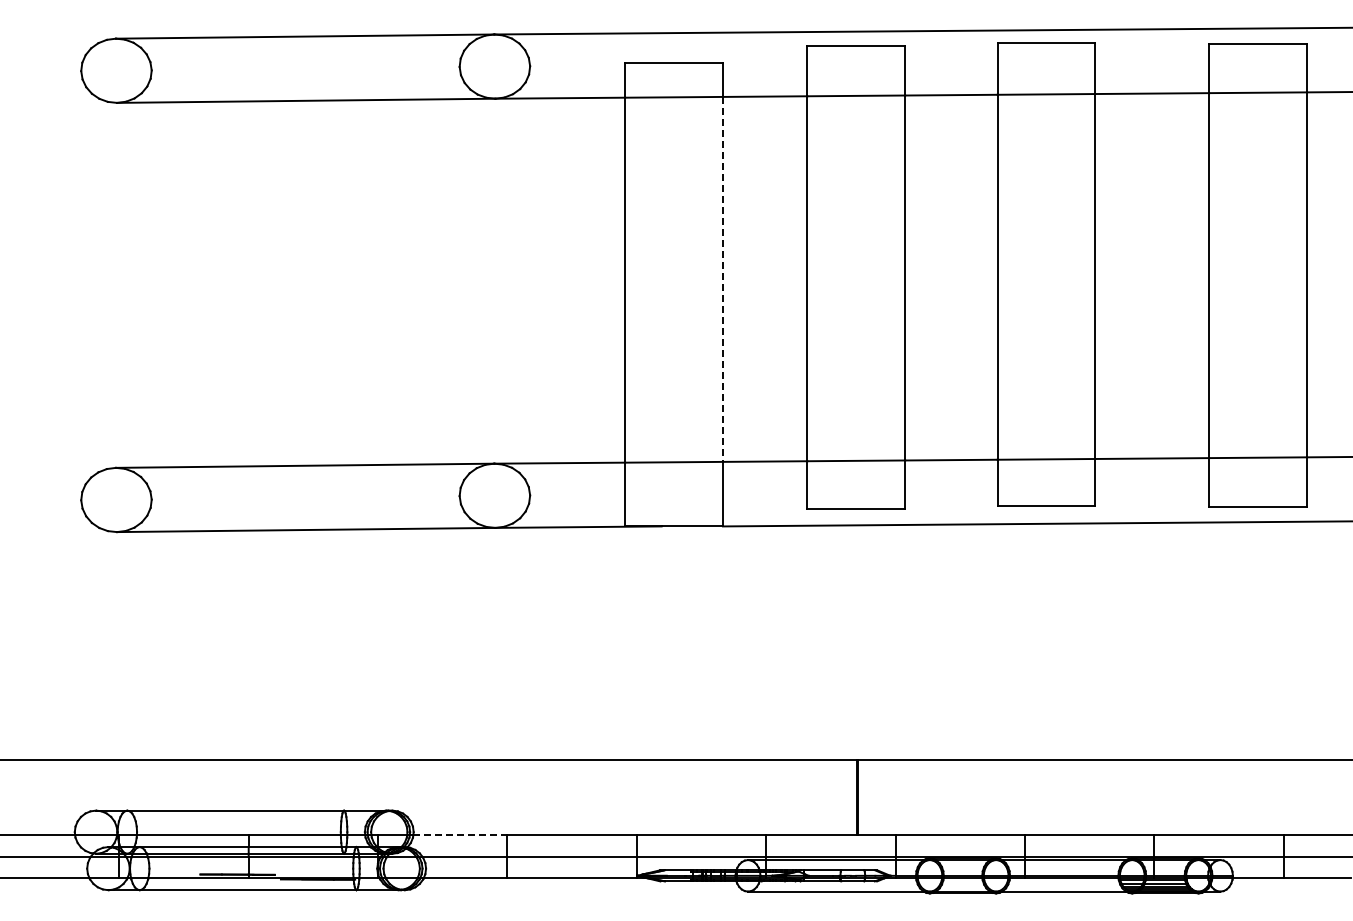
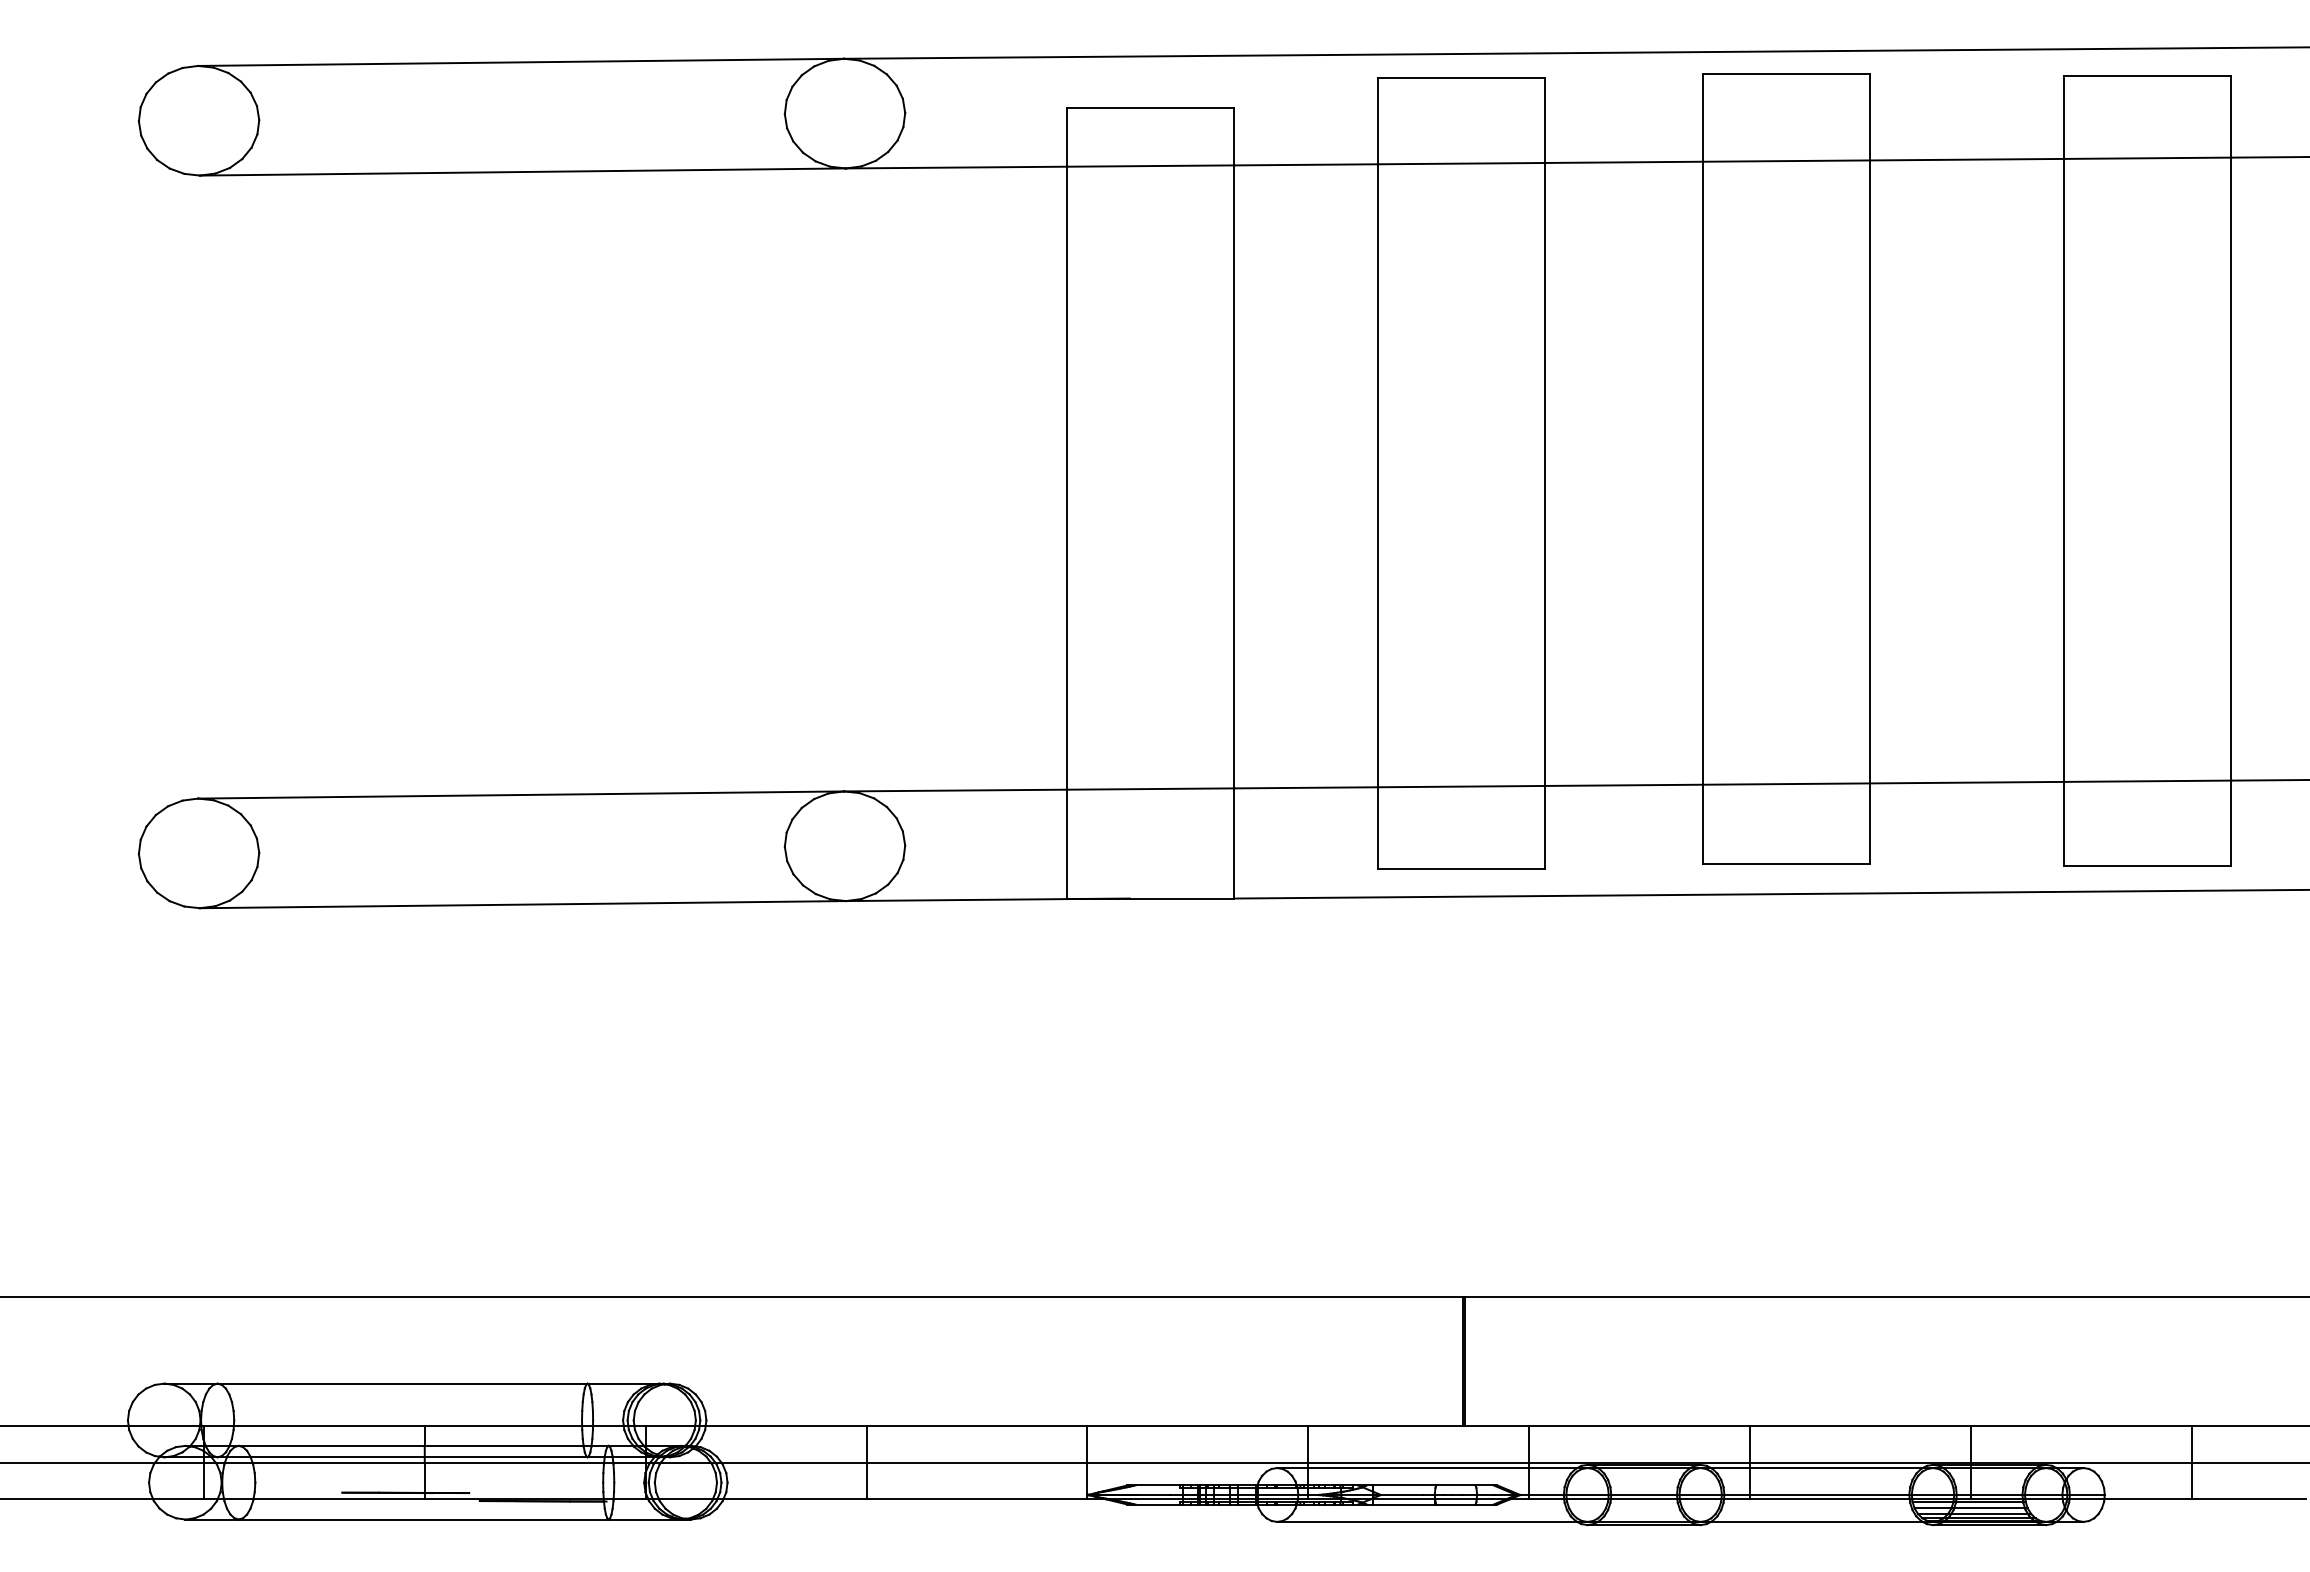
line: (723, 279) -> (1235, 477), dashed -> solid
line: (460, 835) -> (786, 1426), dashed -> solid

